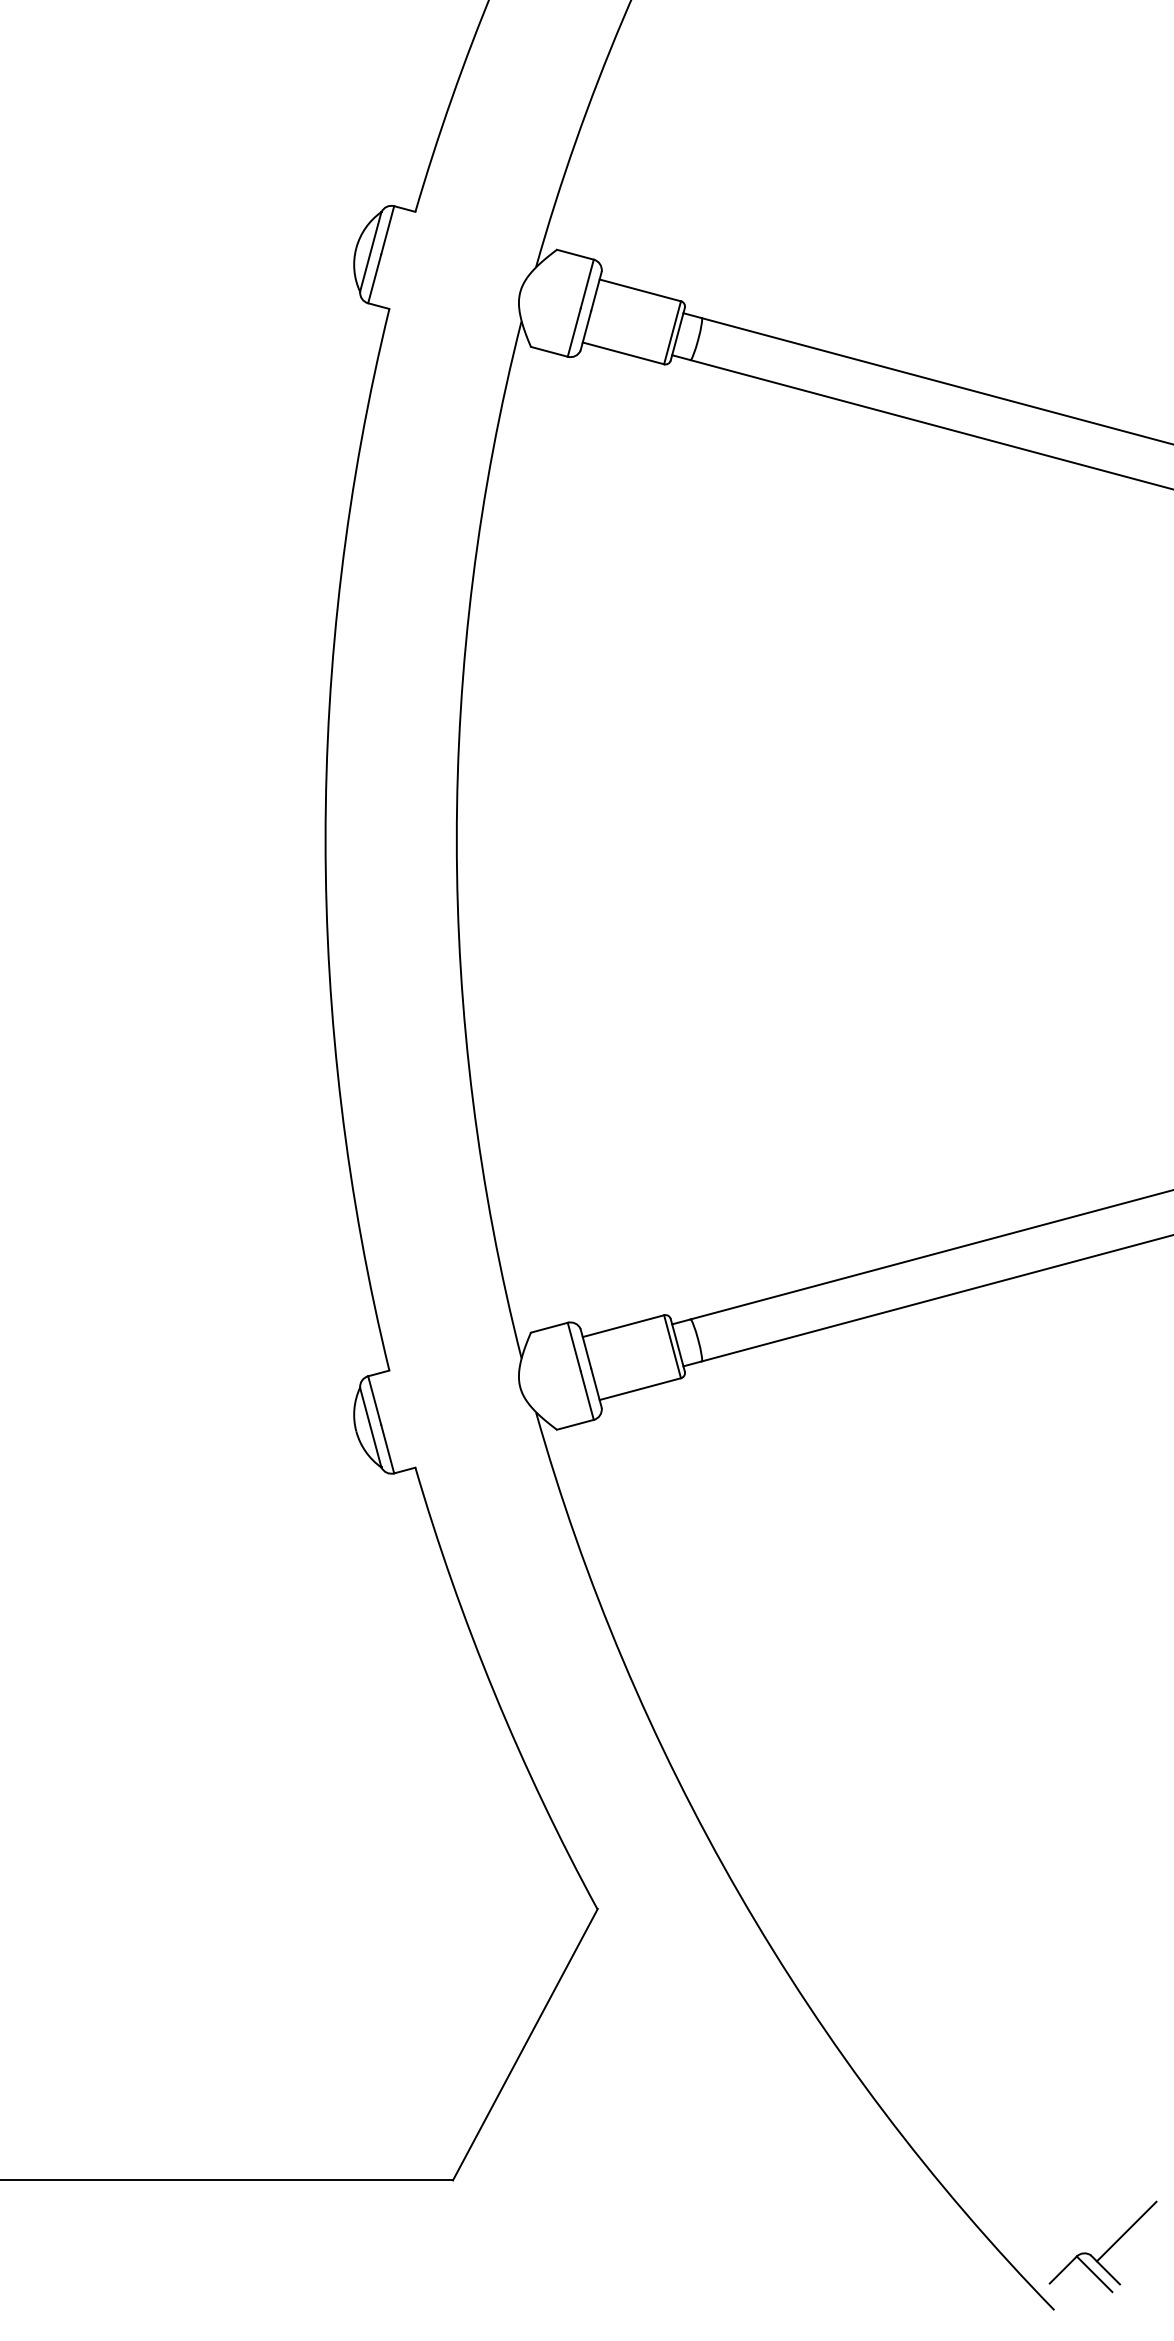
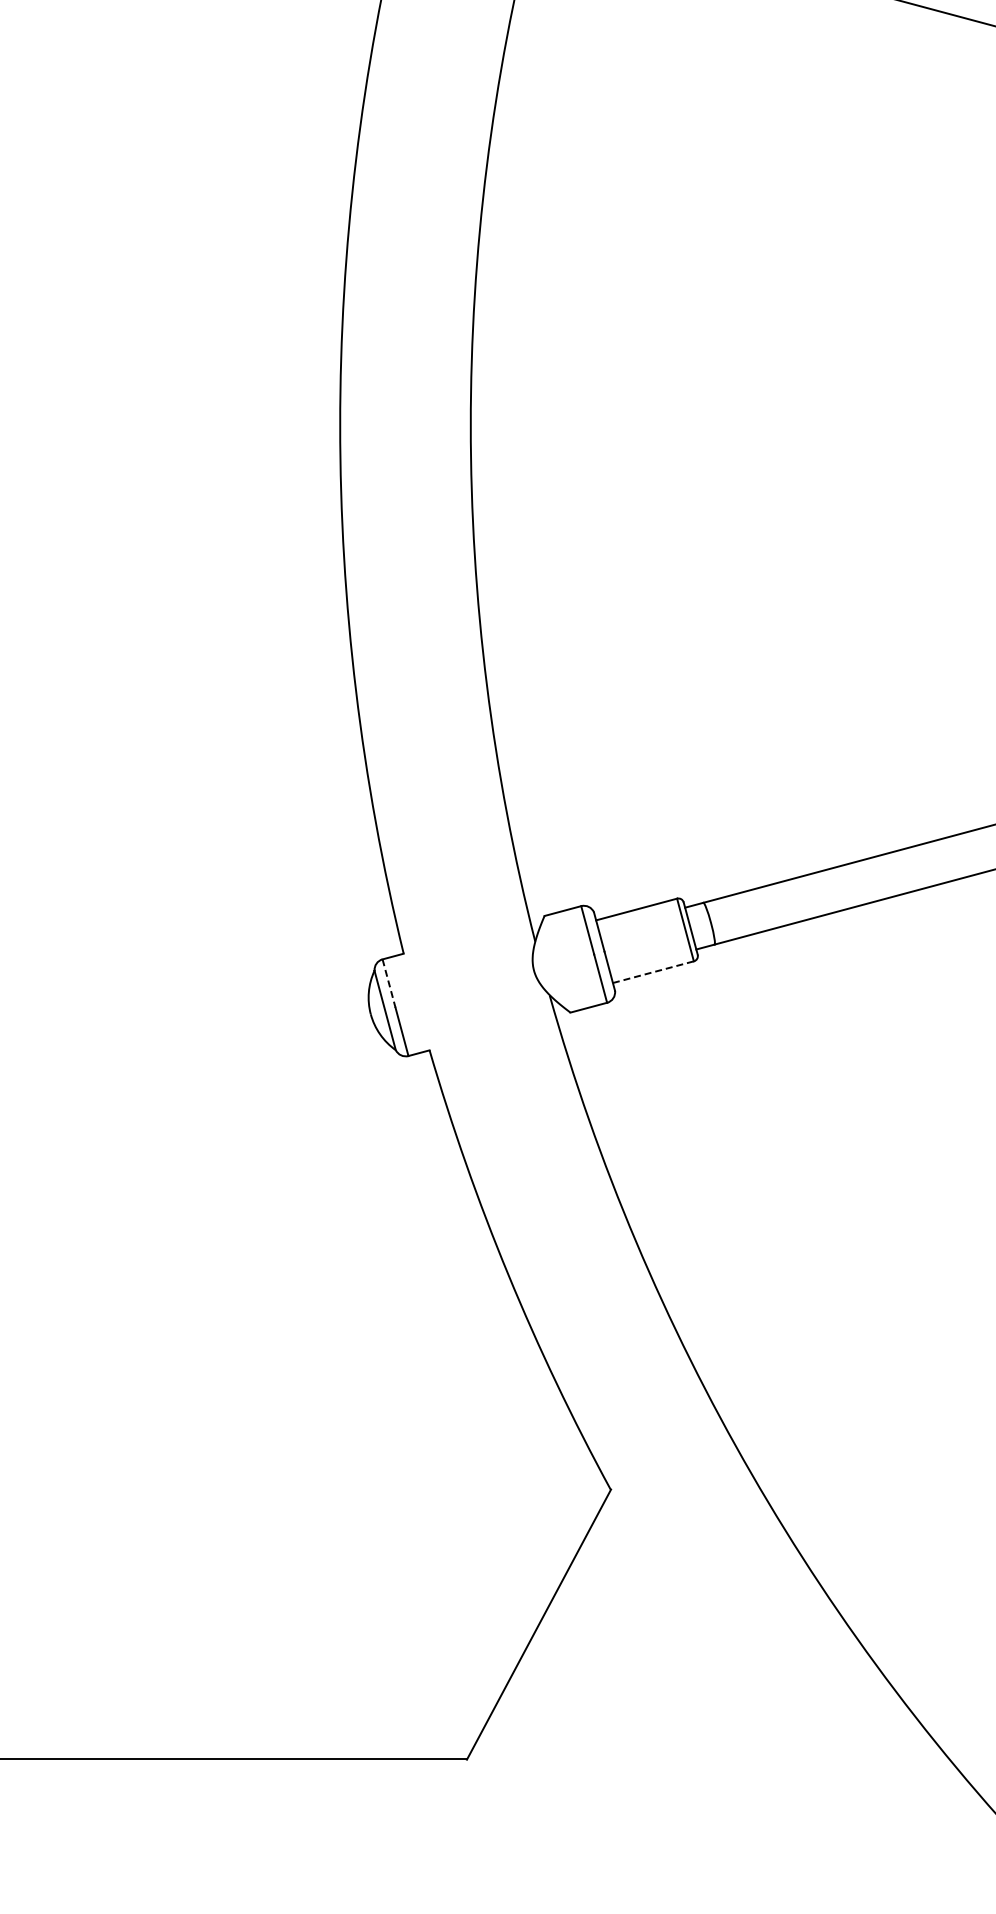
line: (640, 1389) -> (653, 972), solid -> dashed
line: (374, 1401) -> (388, 984), solid -> dashed

